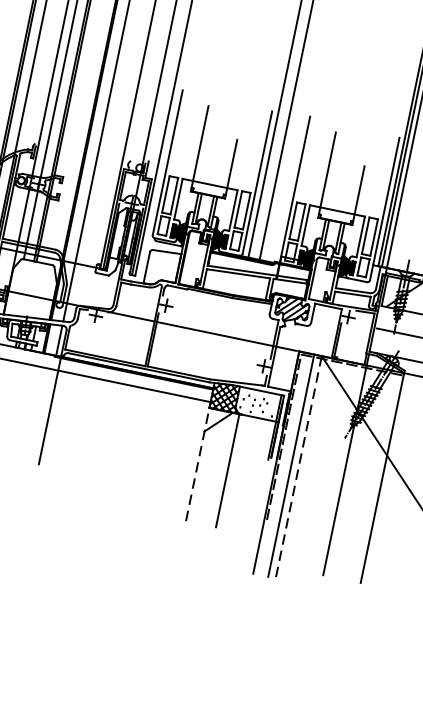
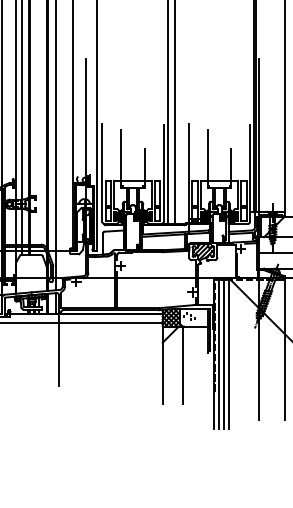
line: (283, 462) -> (218, 352), added
line: (197, 463) -> (162, 364), dashed -> solid
line: (298, 467) -> (228, 353), dashed -> solid

